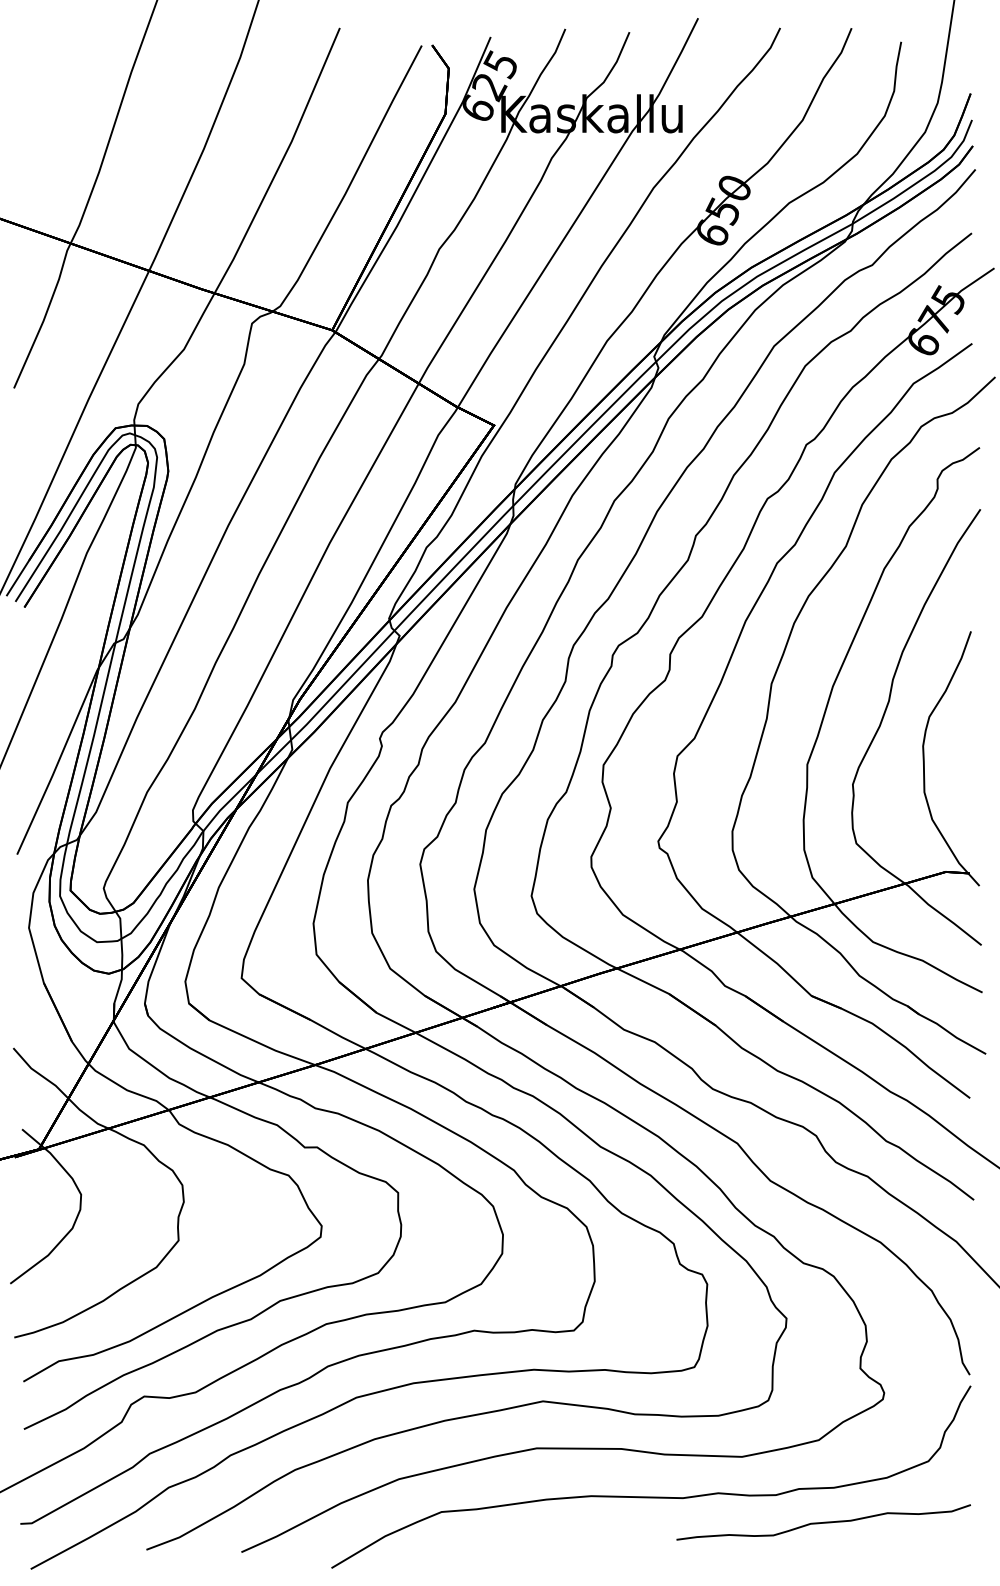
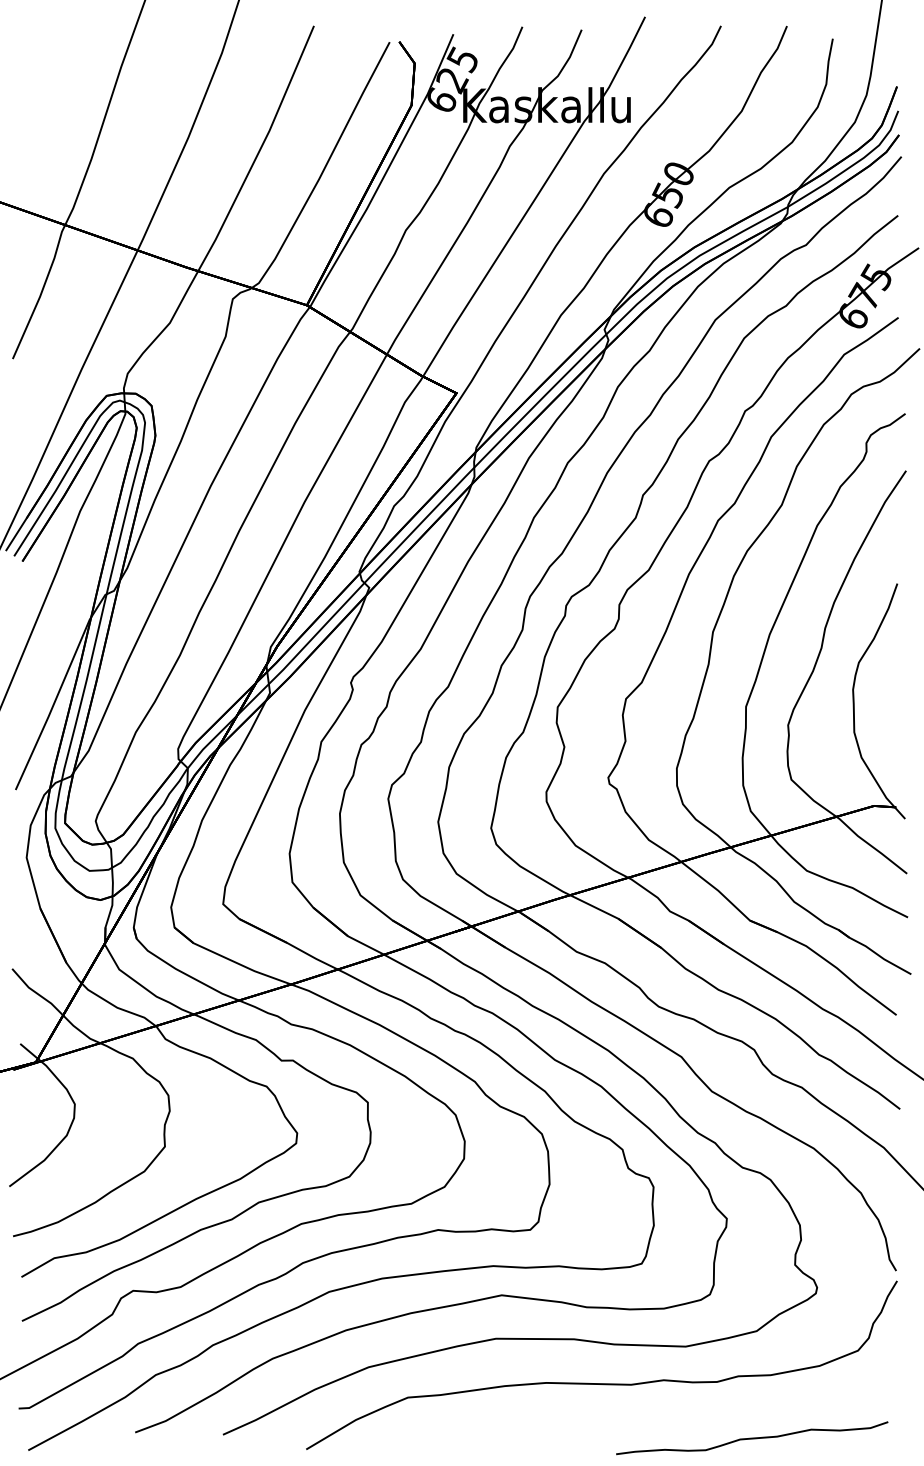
curve: (824, 1522) -> (752, 1438), moved

